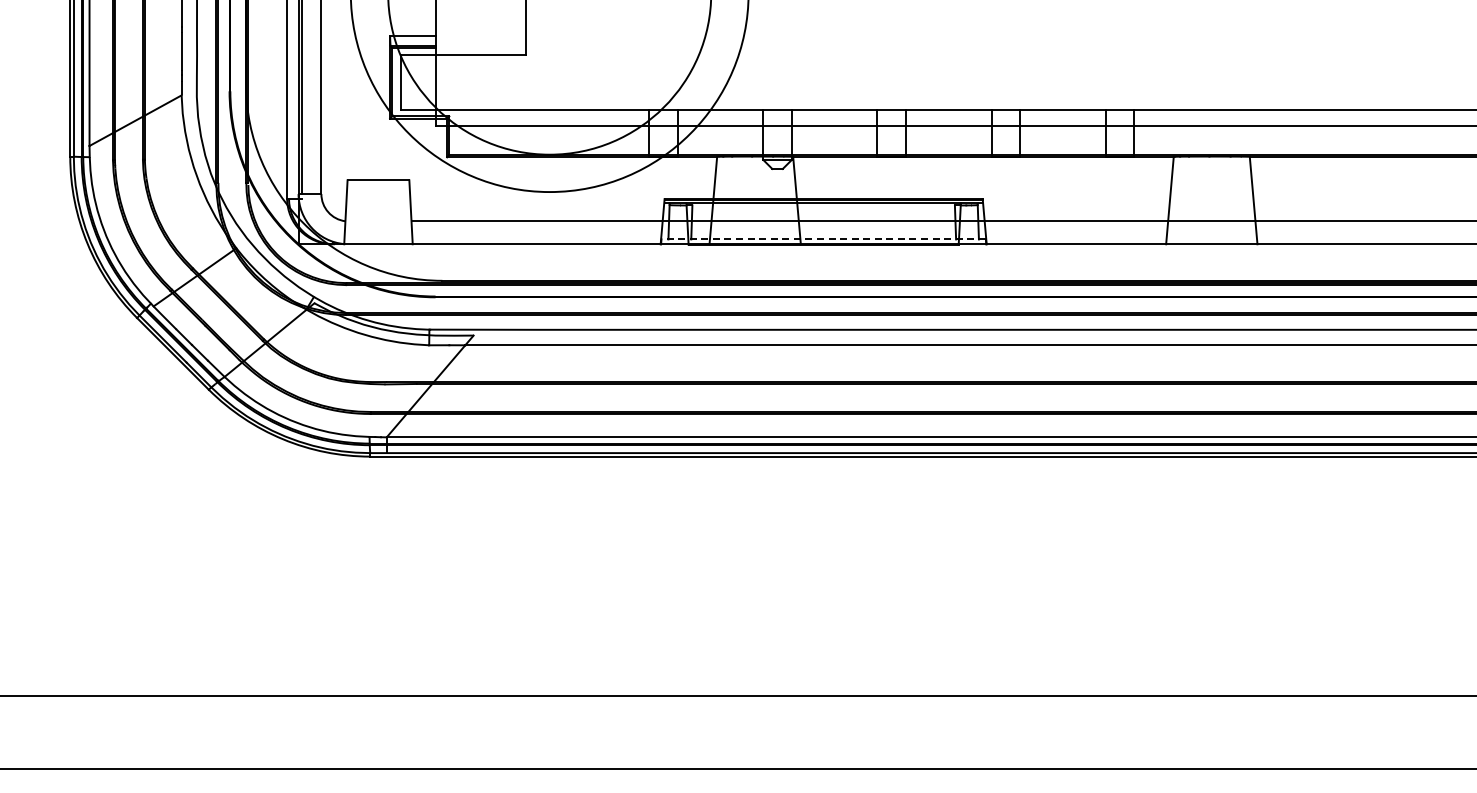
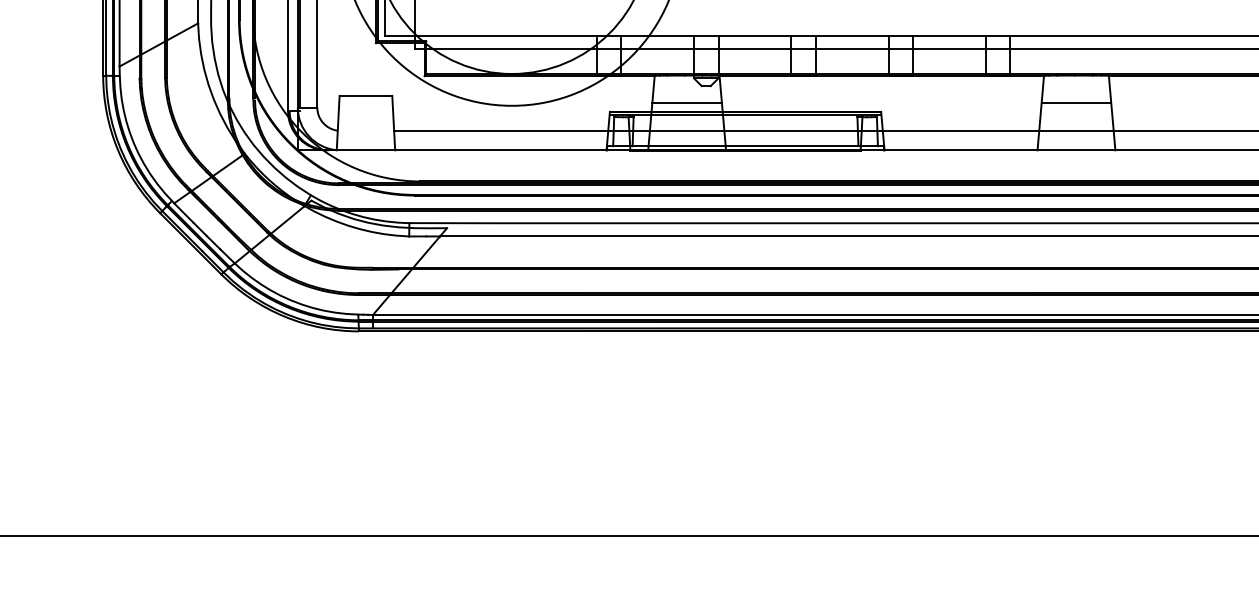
line: (755, 189) -> (687, 103), added
line: (1211, 189) -> (1076, 103), added
line: (823, 239) -> (745, 146), dashed -> solid

